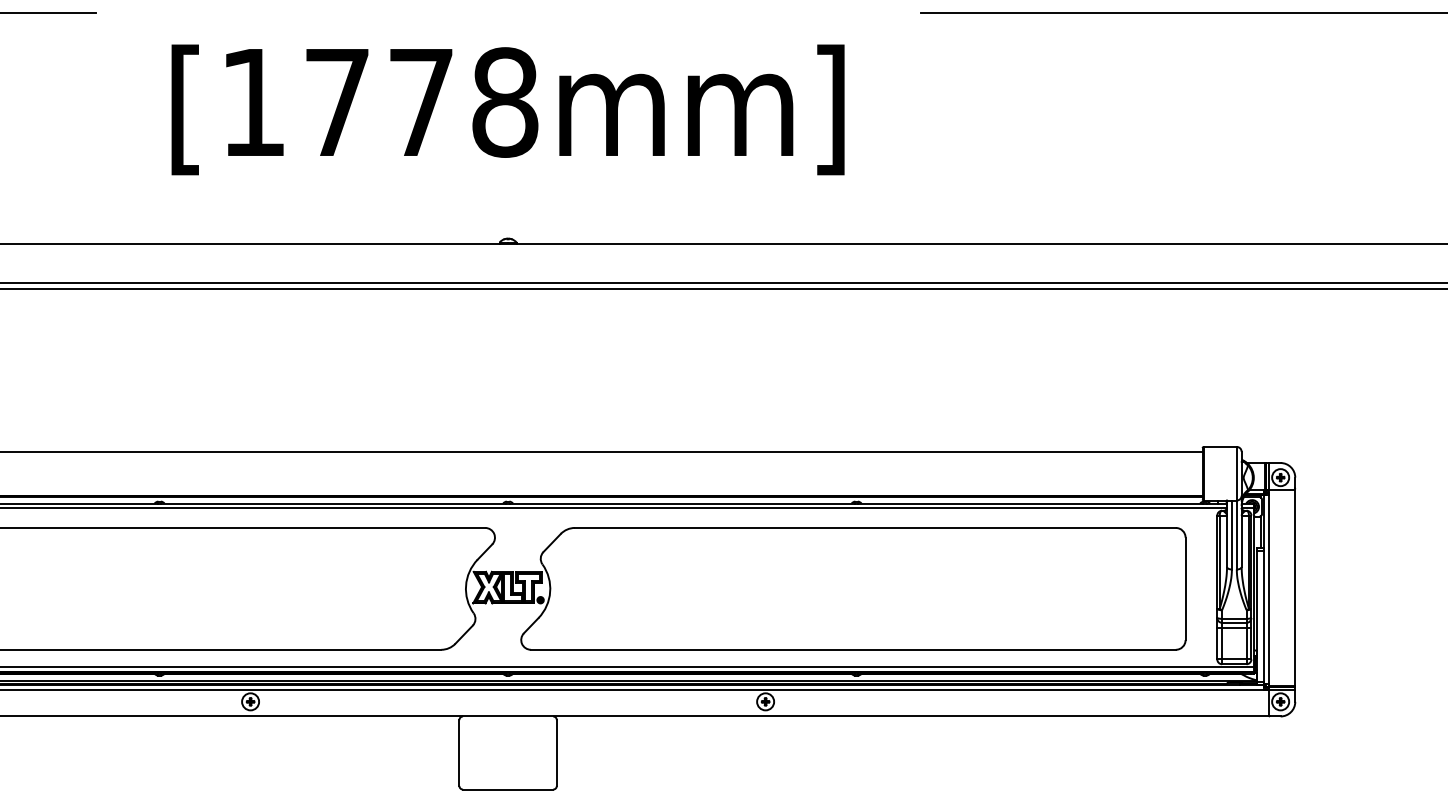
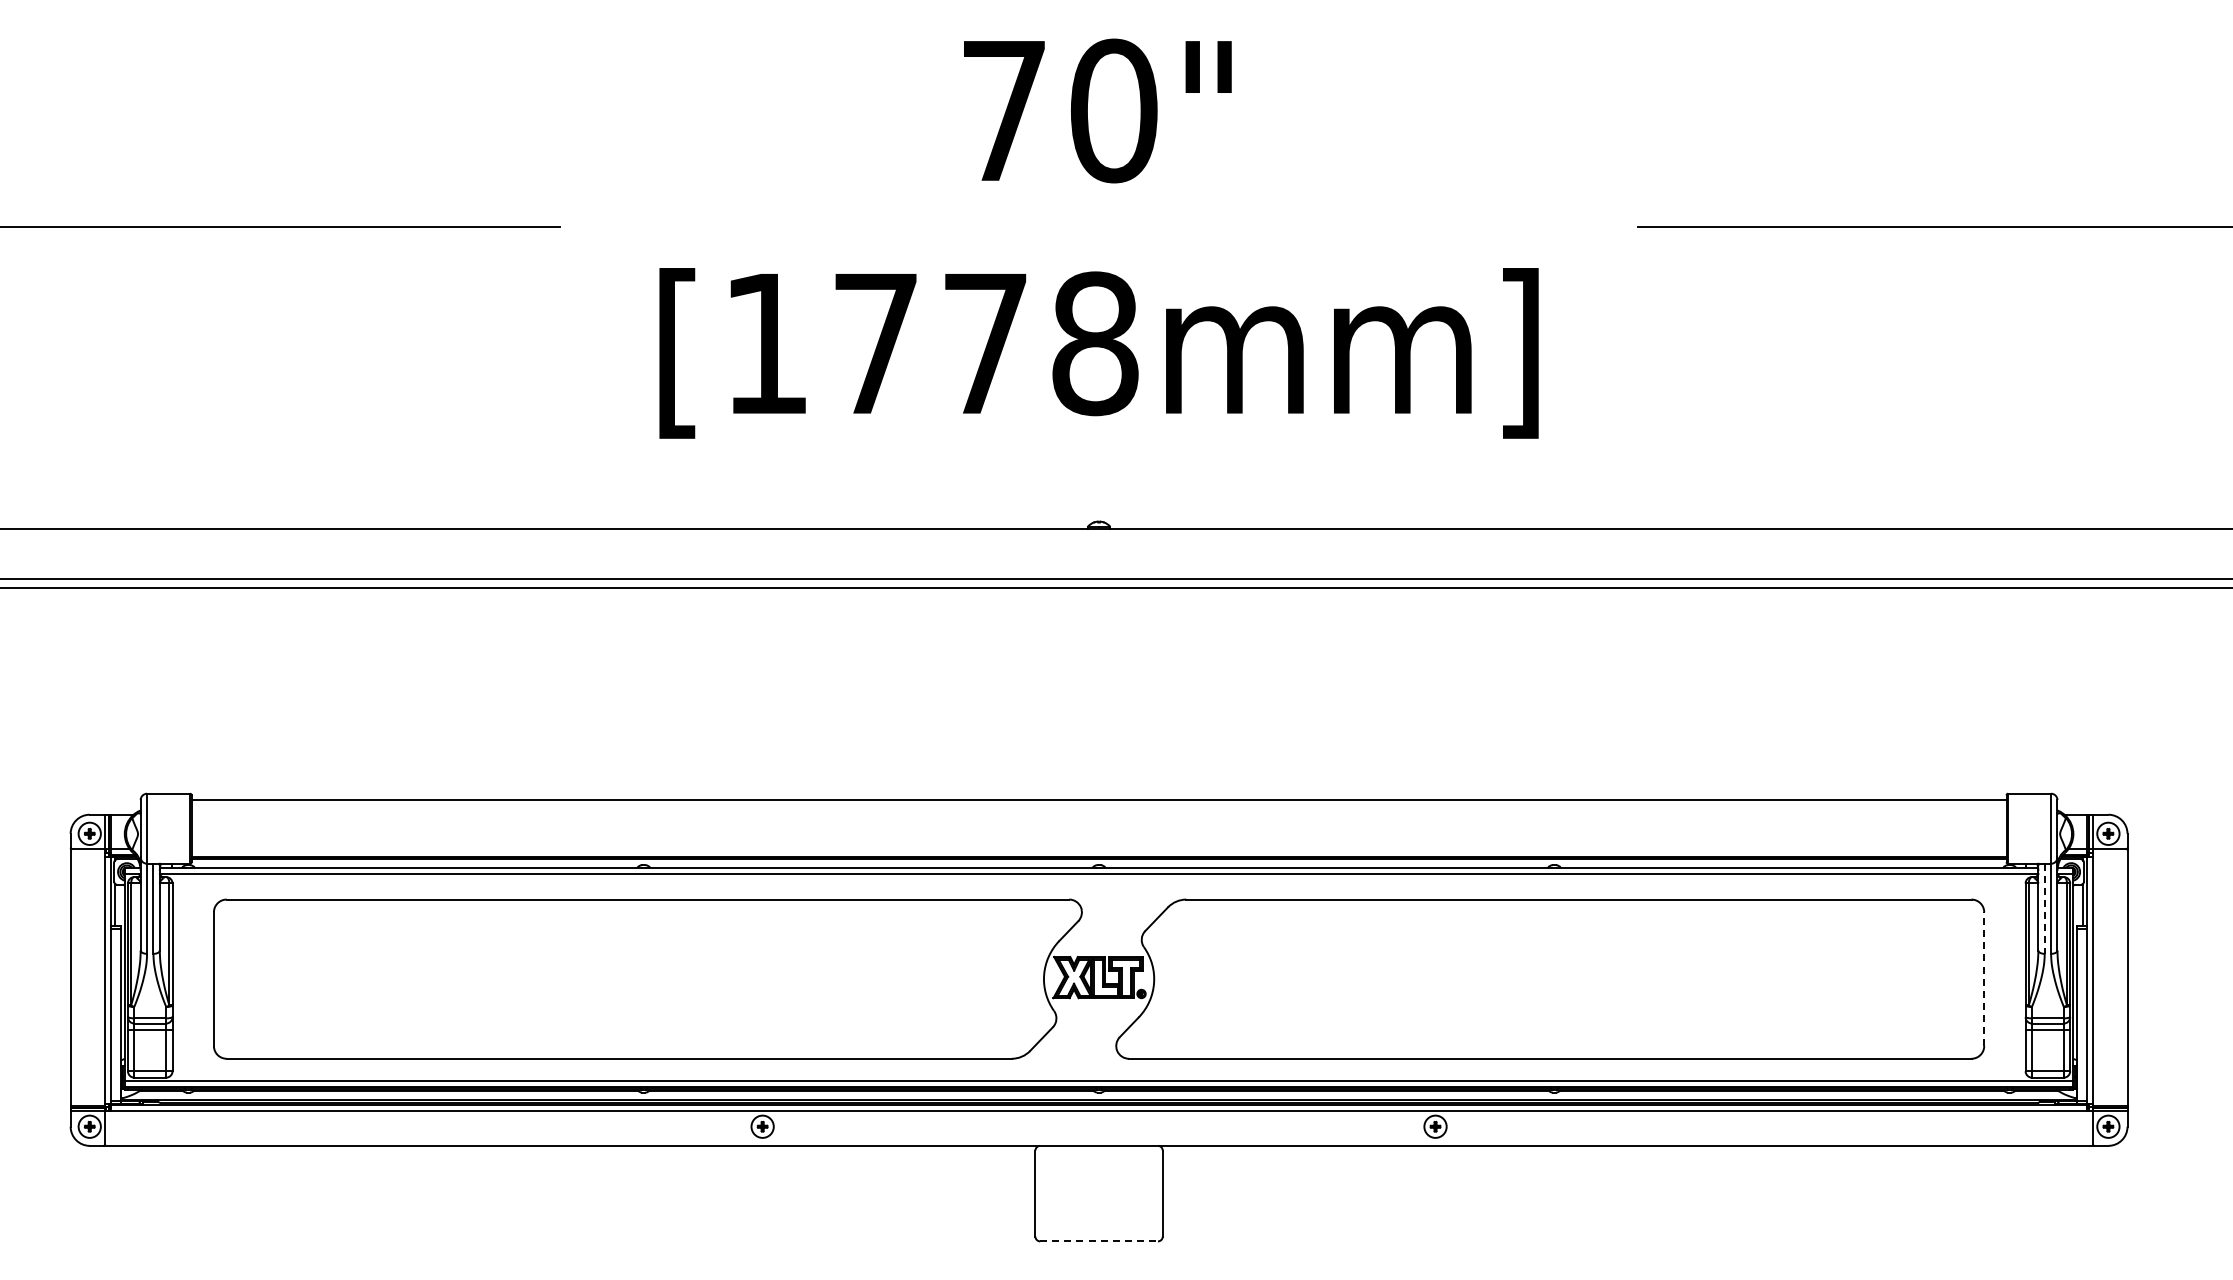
line: (1231, 535) -> (2044, 909), solid -> dashed
line: (1185, 589) -> (1984, 979), solid -> dashed
line: (508, 789) -> (1099, 1241), solid -> dashed

